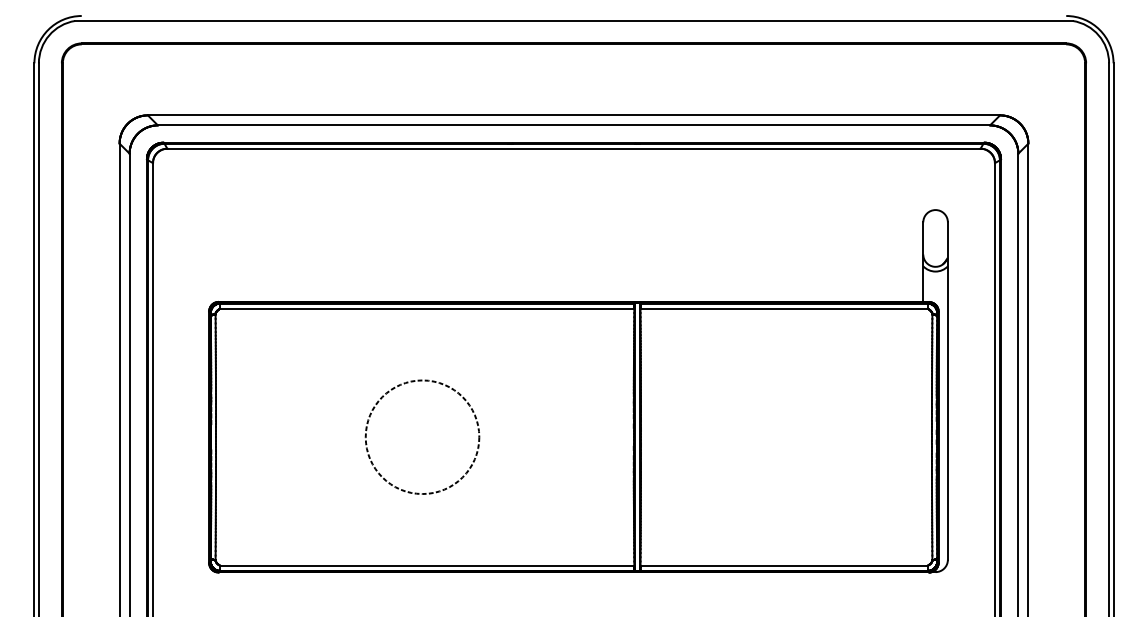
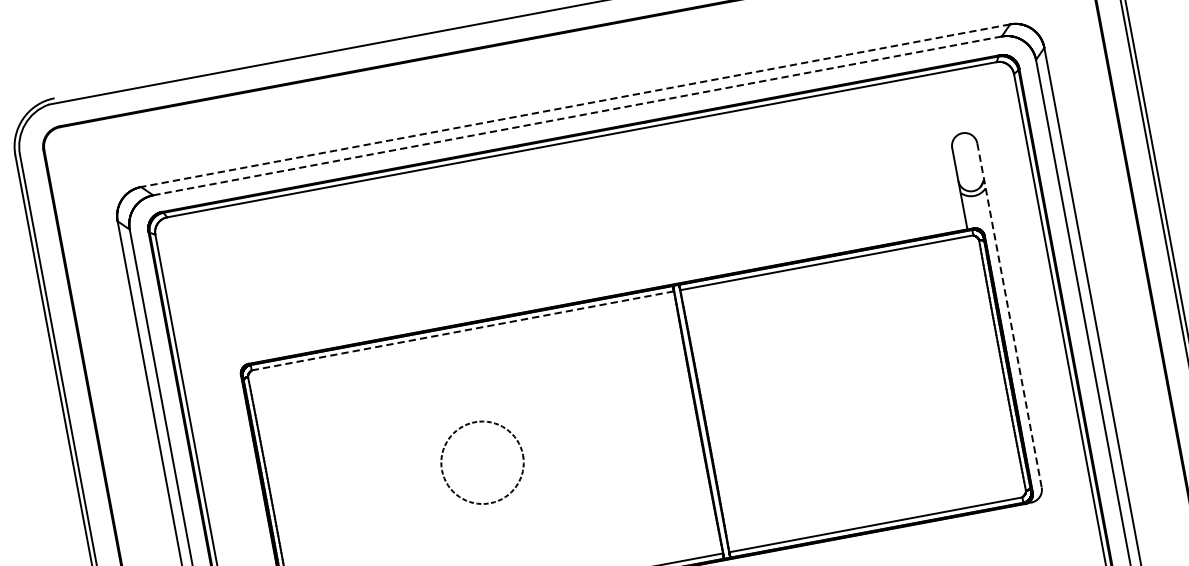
line: (573, 115) -> (575, 105), solid -> dashed
line: (573, 125) -> (577, 116), solid -> dashed
line: (427, 308) -> (463, 330), solid -> dashed
line: (947, 391) -> (1009, 315), solid -> dashed
circle: (422, 436) -> (482, 462), size x0.7

